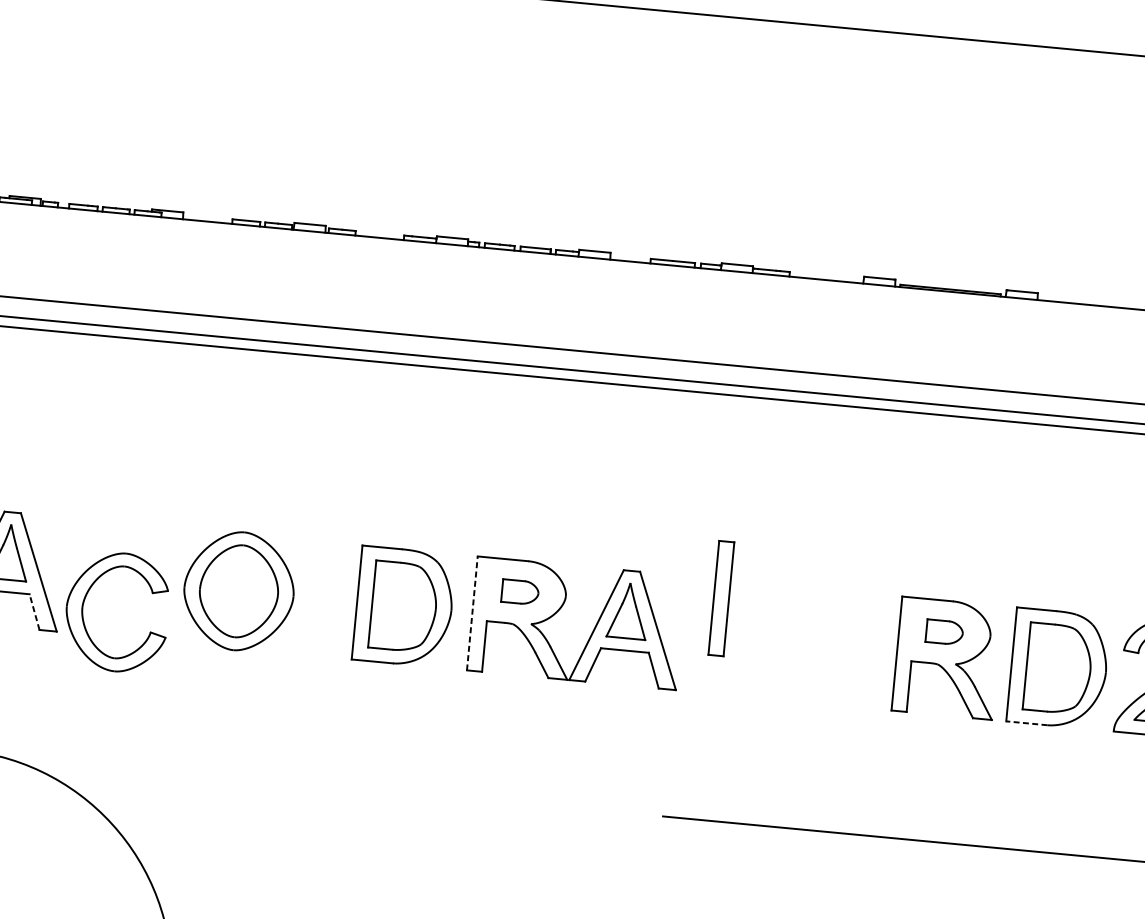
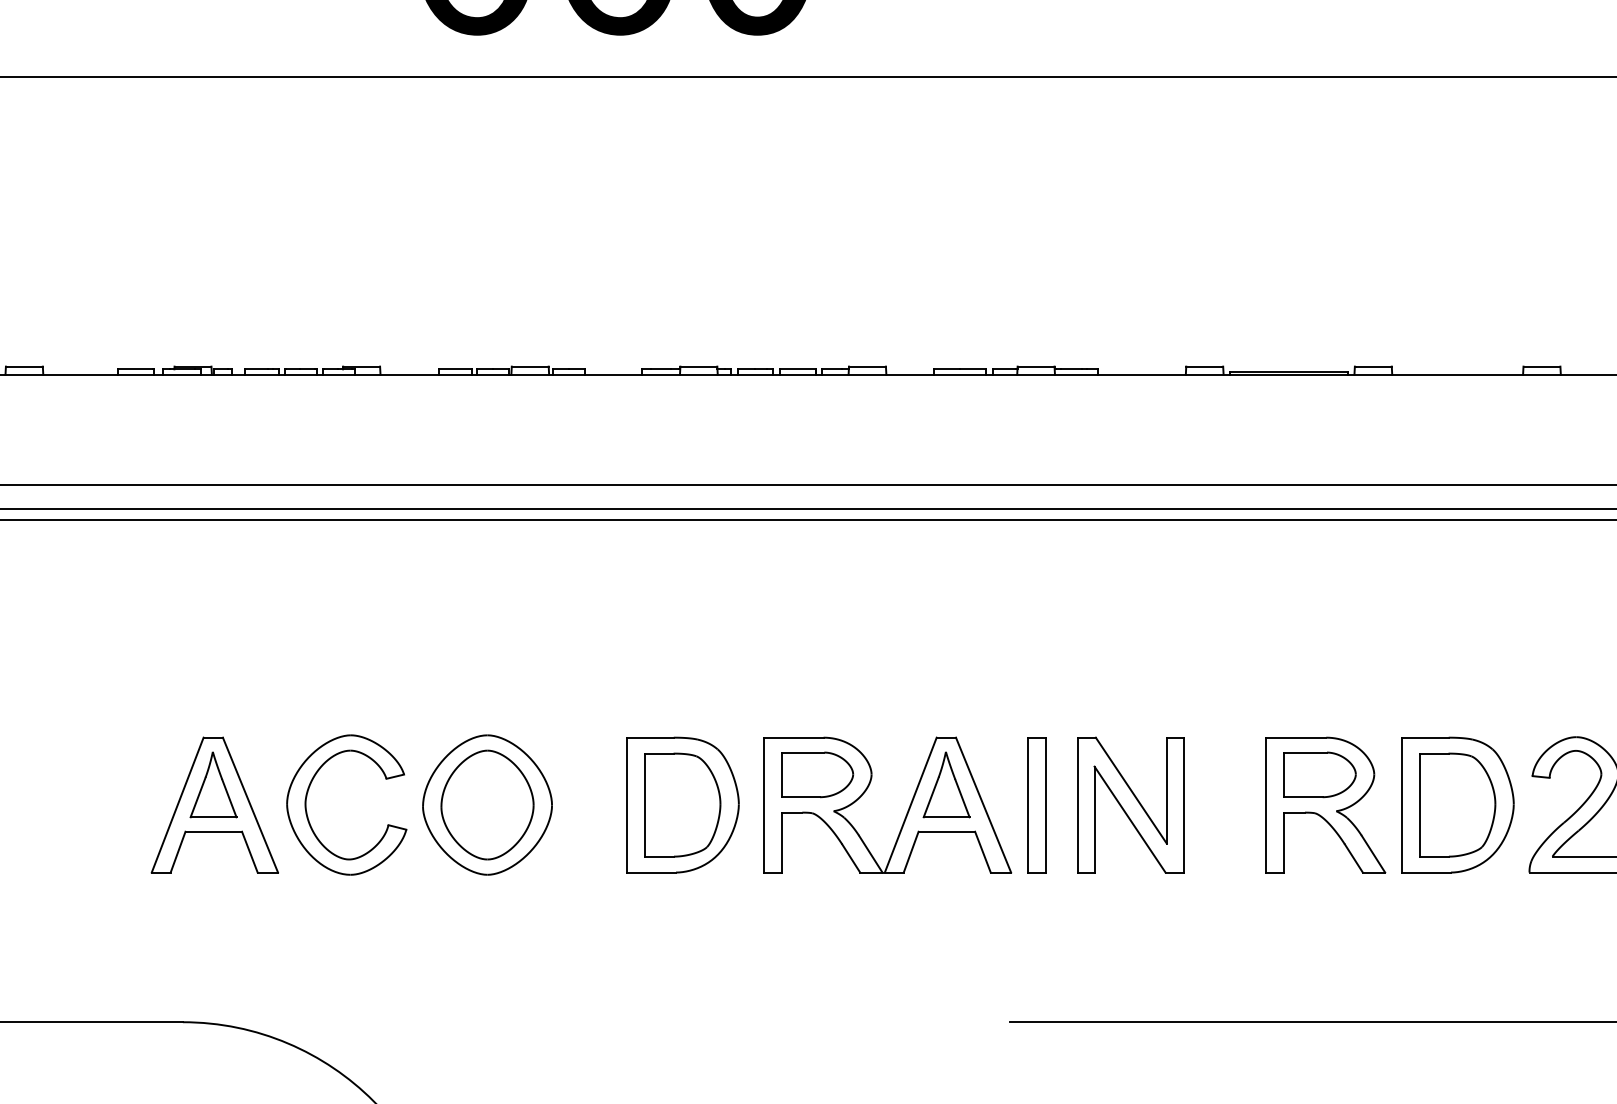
part: (520, 591) -> (817, 774), size x1.67
part: (720, 598) -> (1036, 805), moved
line: (34, 612) -> (249, 852), dashed -> solid
line: (472, 612) -> (763, 804), dashed -> solid
part: (83, 614) -> (307, 811), moved
part: (944, 631) -> (1319, 774), size x1.67
part: (782, 642) -> (1130, 804), added
line: (1026, 723) -> (1426, 872), dashed -> solid

